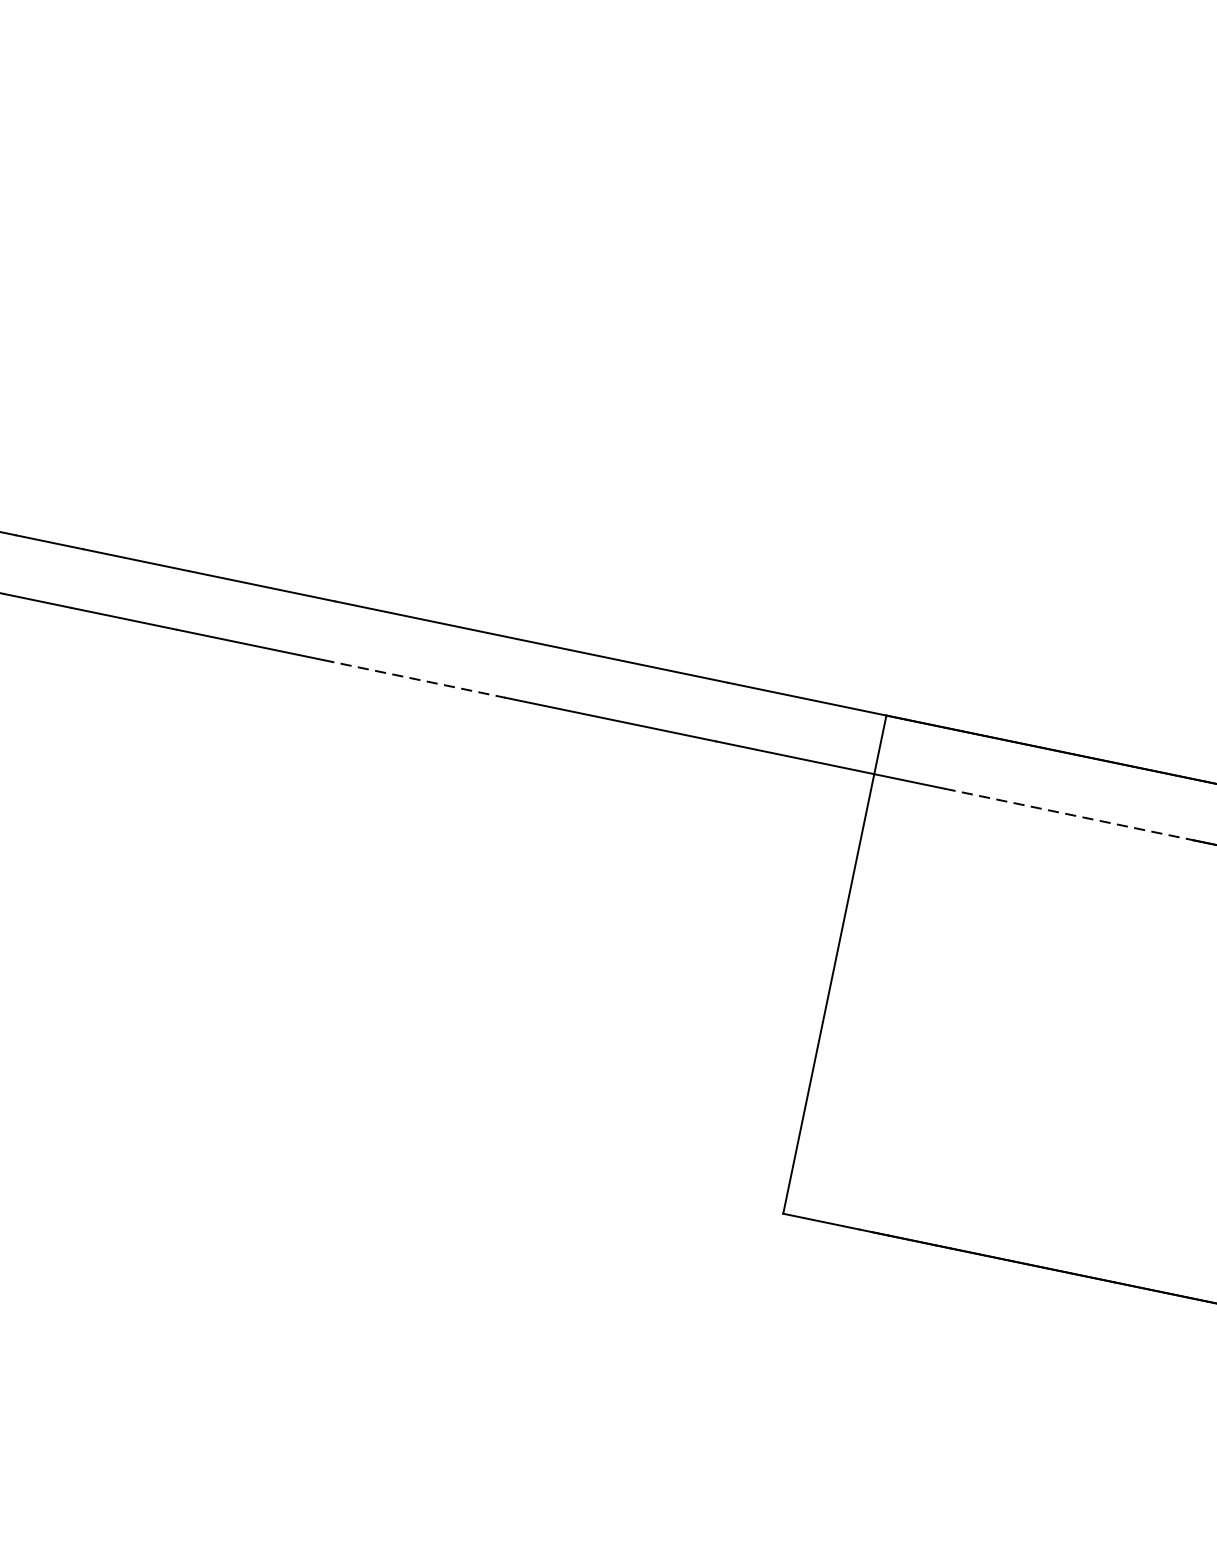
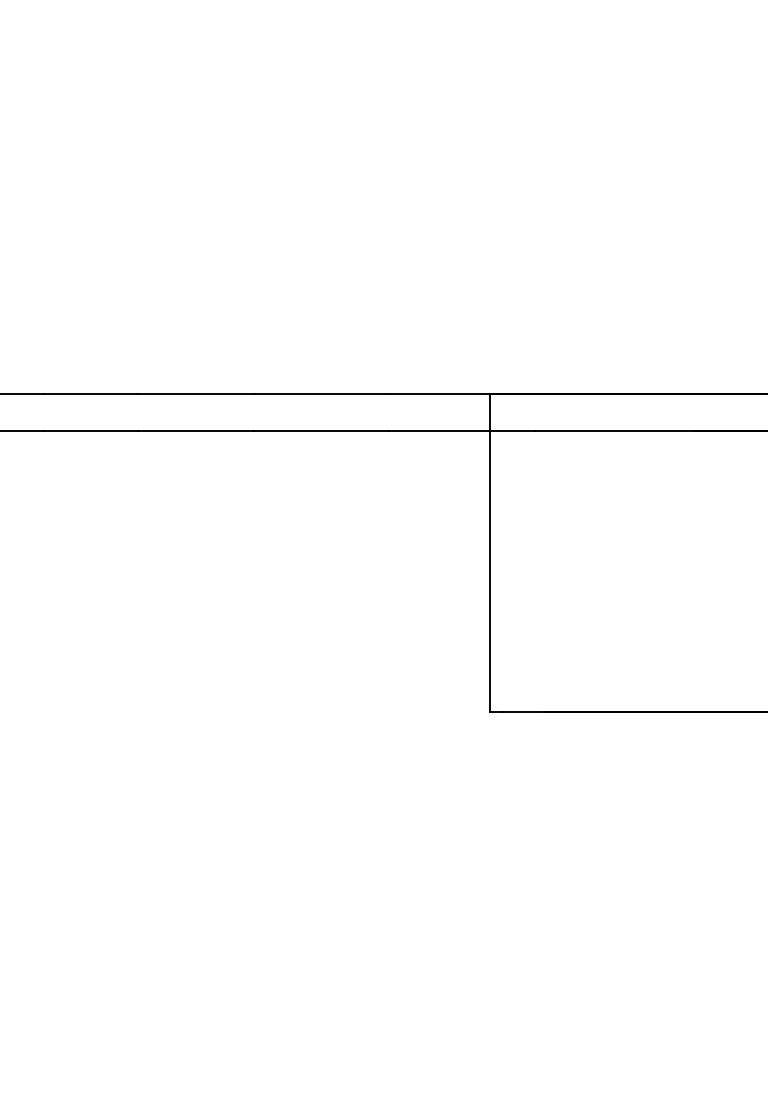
line: (415, 679) -> (196, 431), dashed -> solid
line: (1069, 814) -> (614, 431), dashed -> solid

